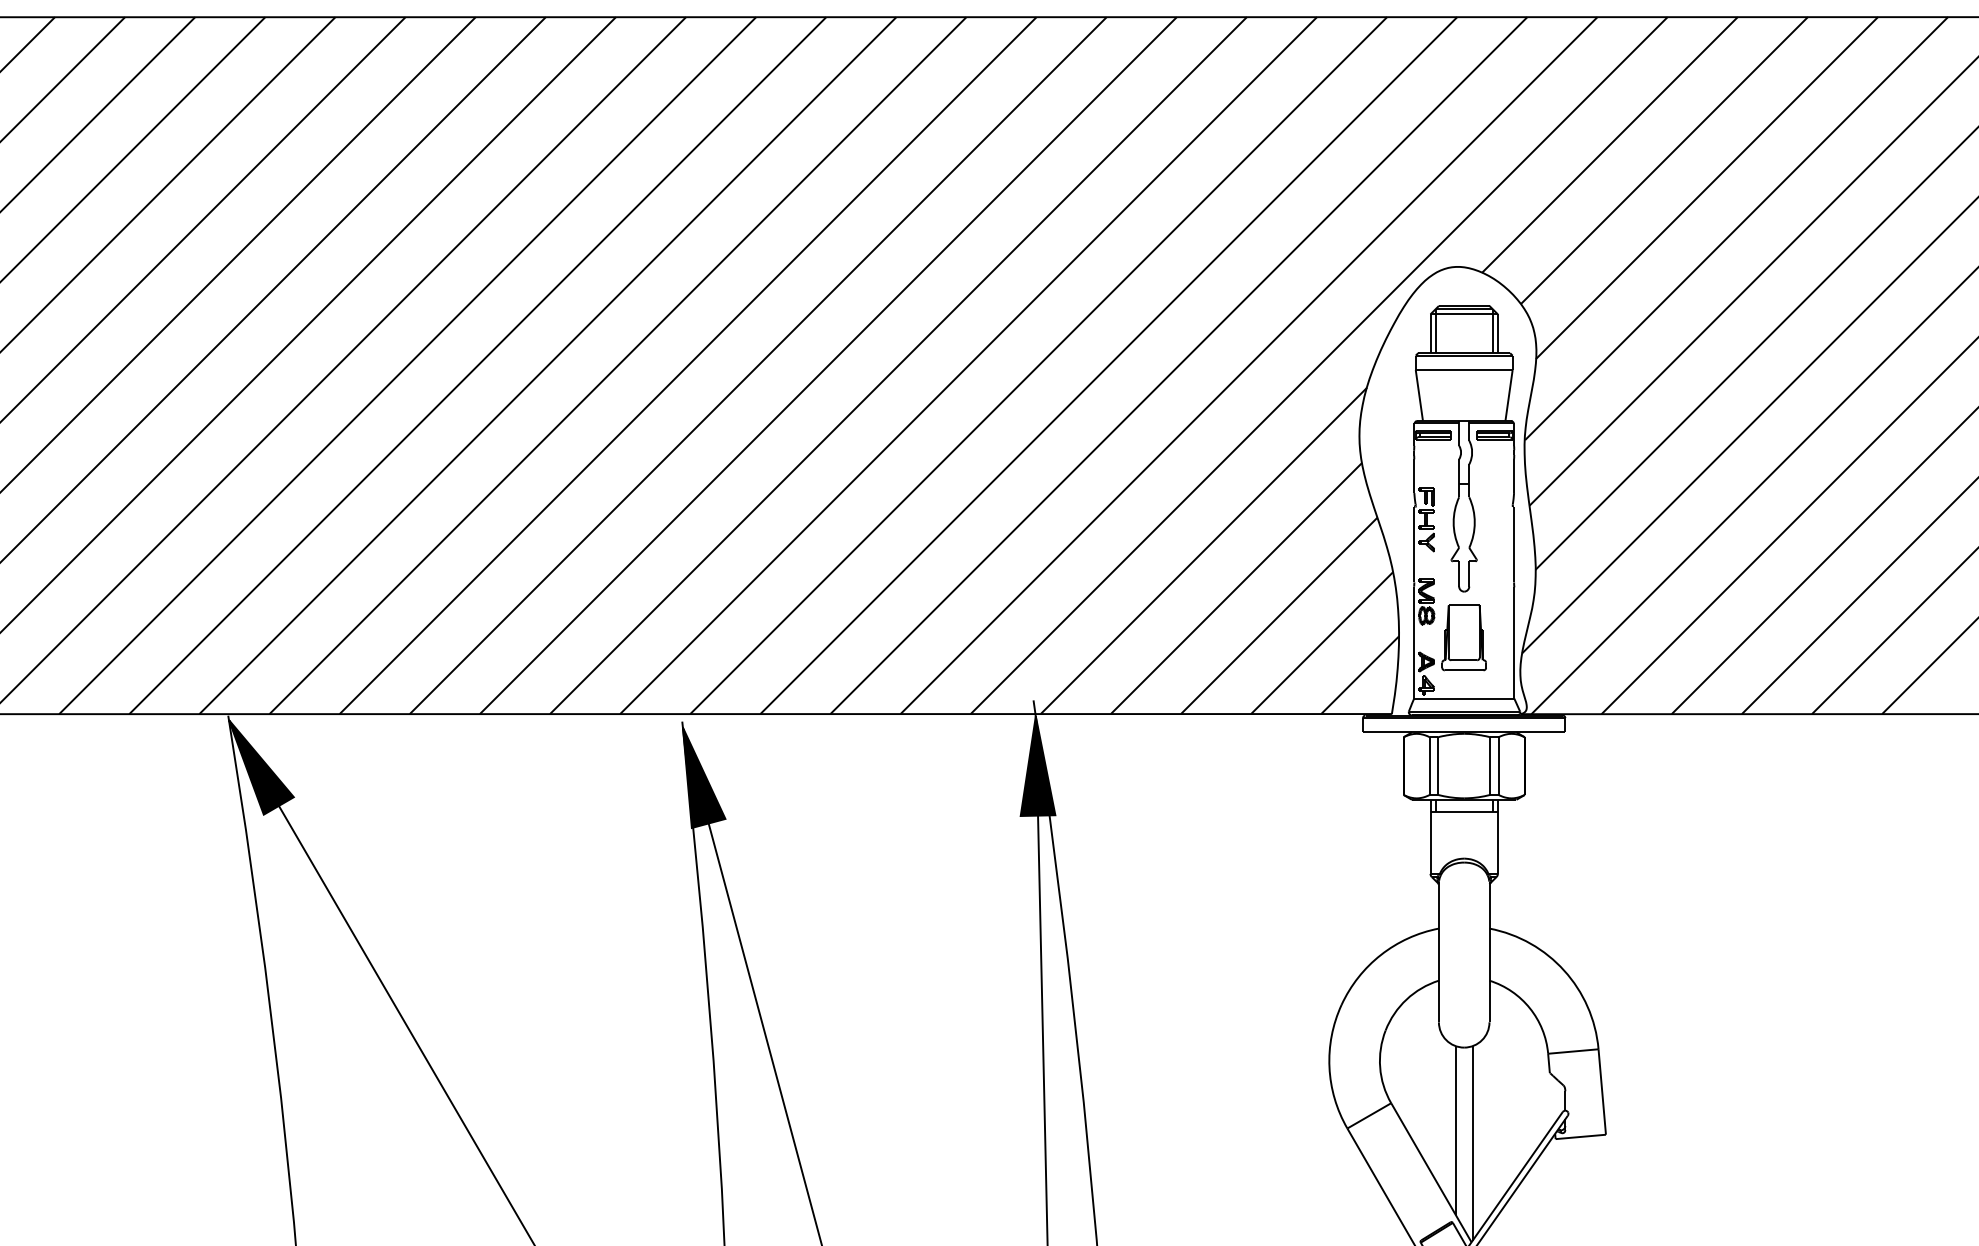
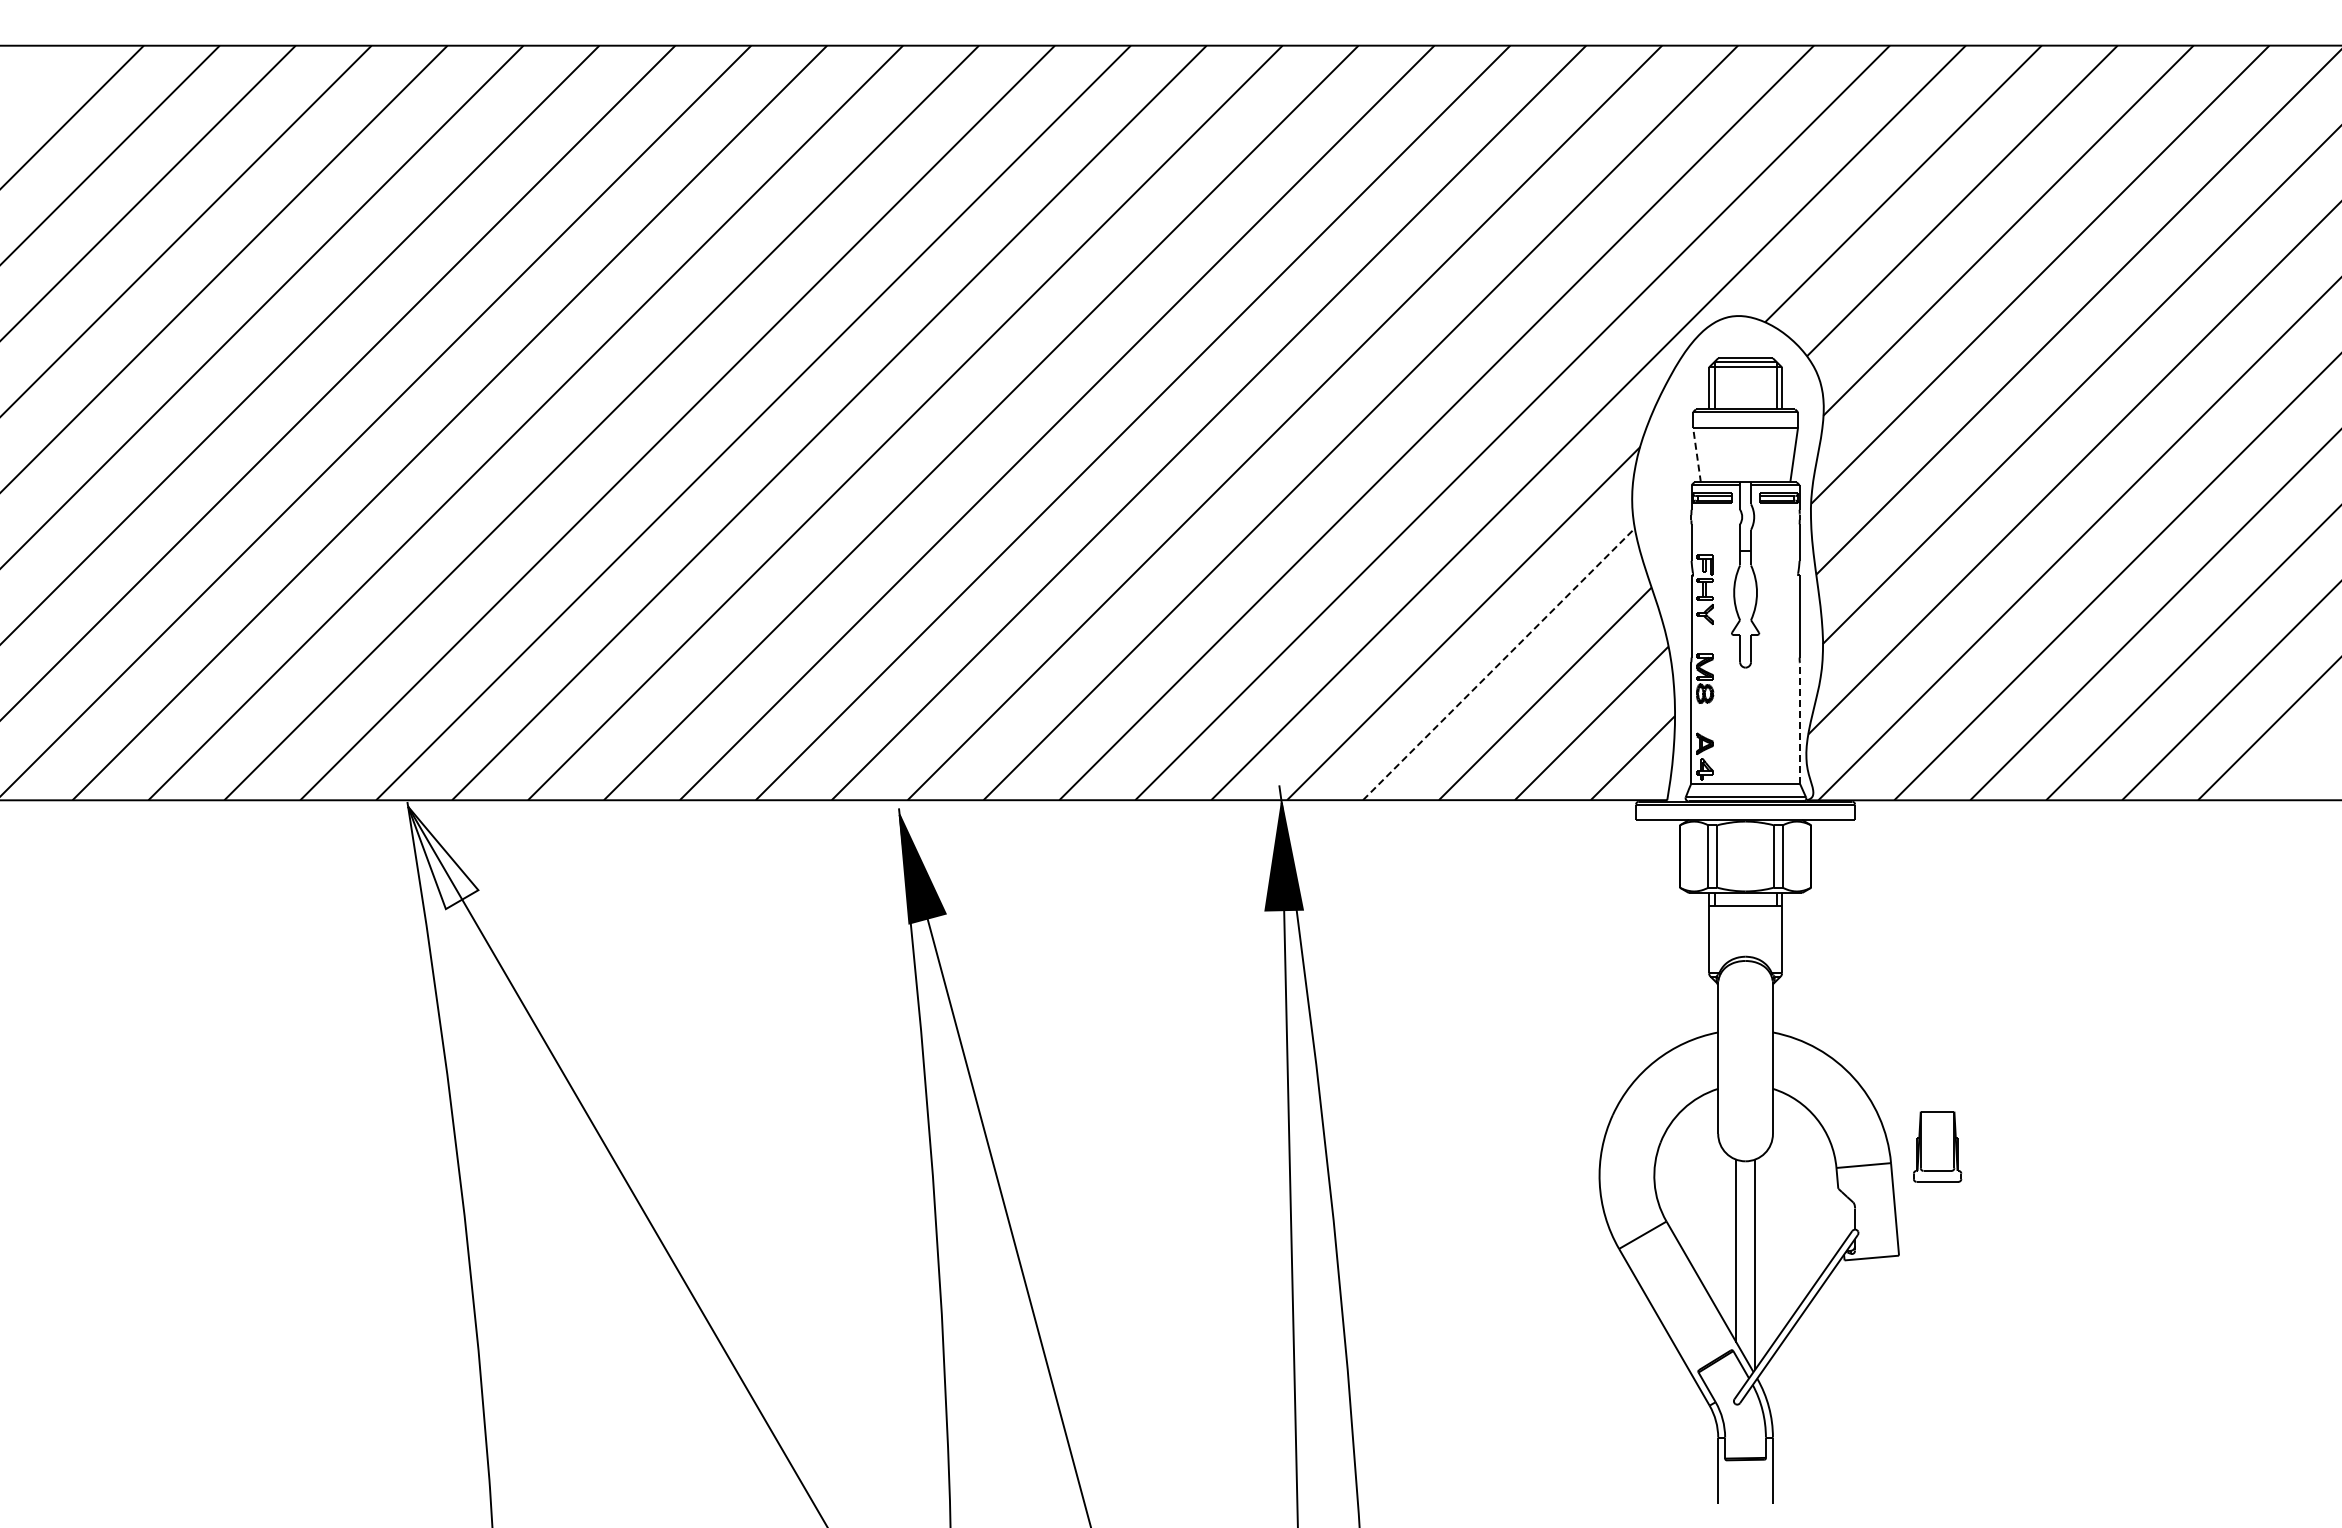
line: (1419, 395) -> (1697, 455), solid -> dashed
line: (1236, 587) -> (1499, 663), solid -> dashed
part: (1464, 637) -> (1937, 1146), moved
line: (1514, 642) -> (1799, 722), solid -> dashed
fill: (261, 766) -> (443, 857), removed

